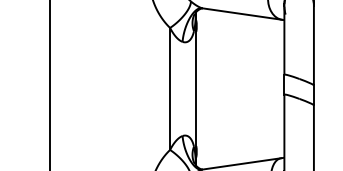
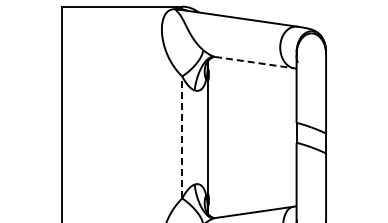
line: (243, 13) -> (255, 62), solid -> dashed
line: (170, 88) -> (182, 137), solid -> dashed

